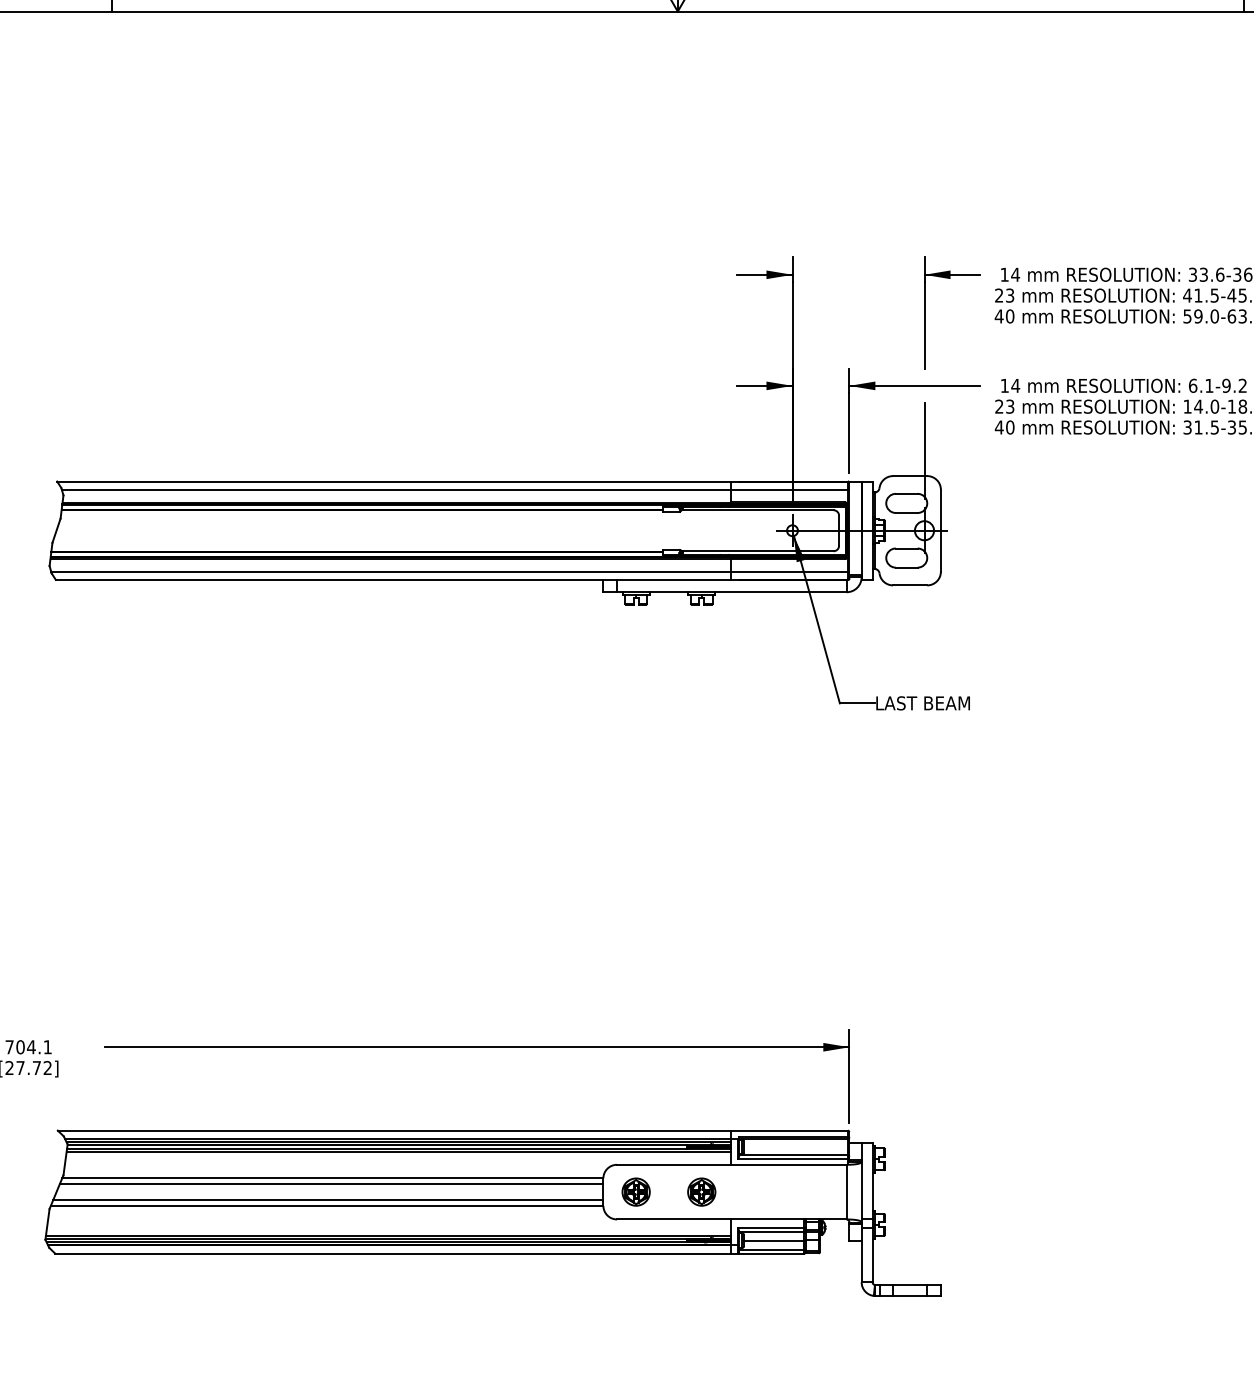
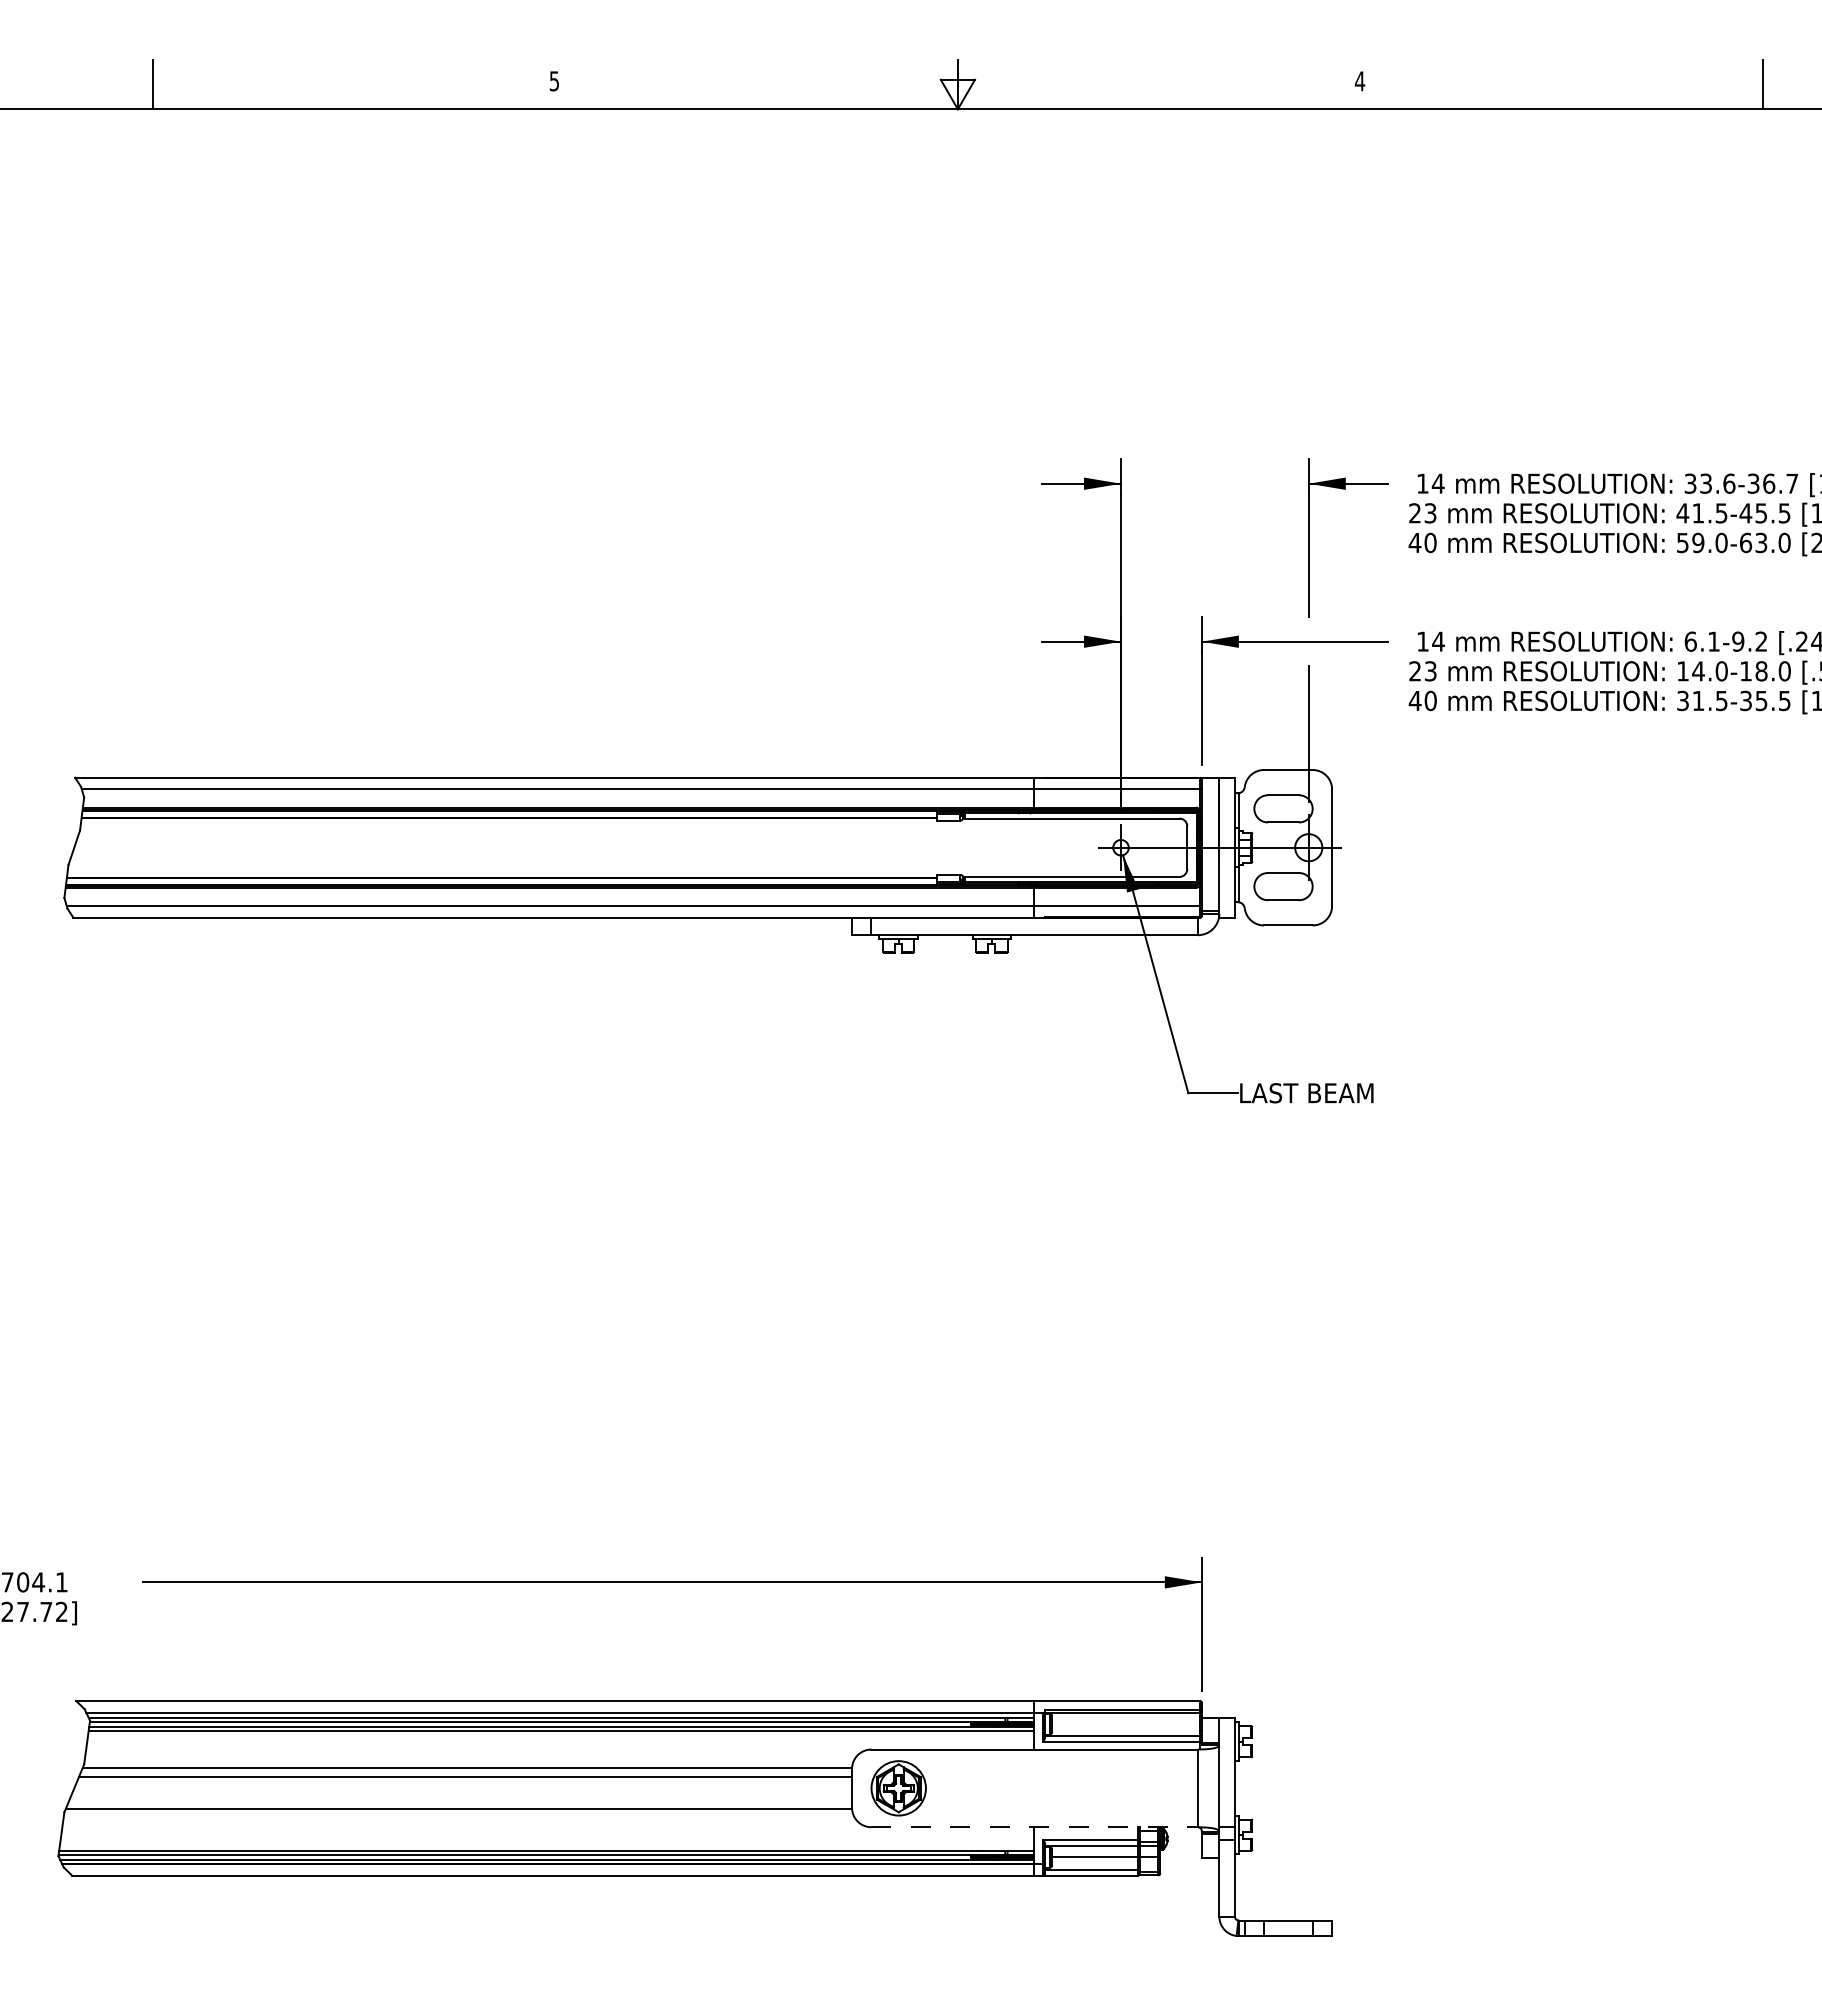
part: (636, 1192) -> (898, 1788), size x1.4
part: (701, 1192) -> (991, 1788), removed
line: (328, 1200) -> (460, 1800), removed
line: (732, 1219) -> (1035, 1827), solid -> dashed

